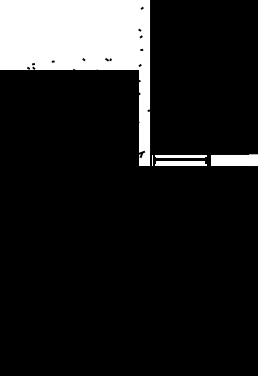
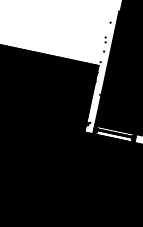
hatch: (69, 64) -> (51, 50), removed

